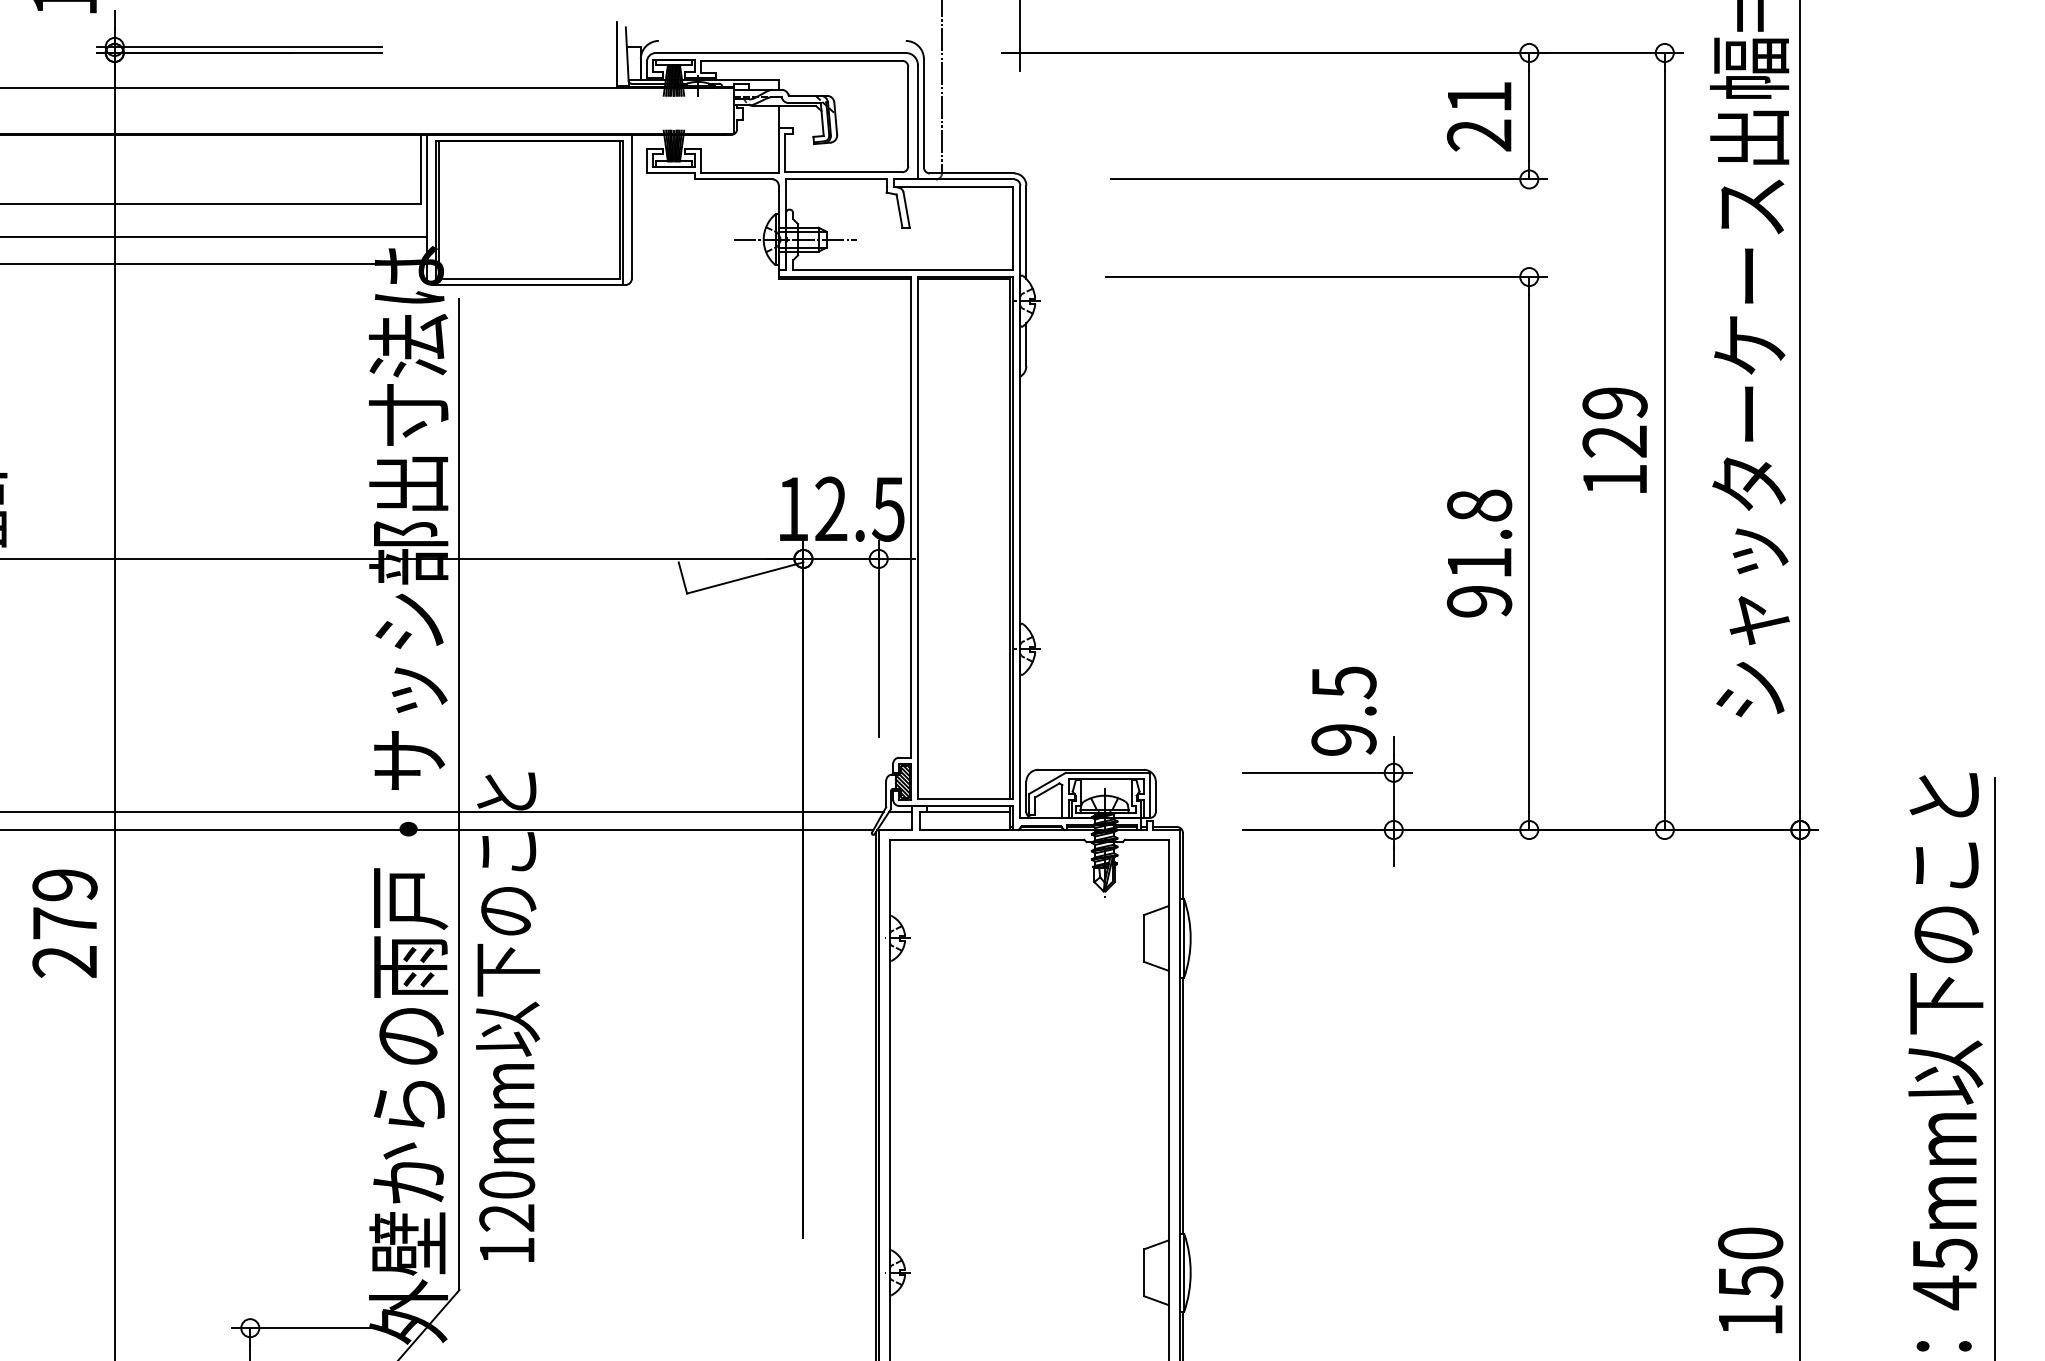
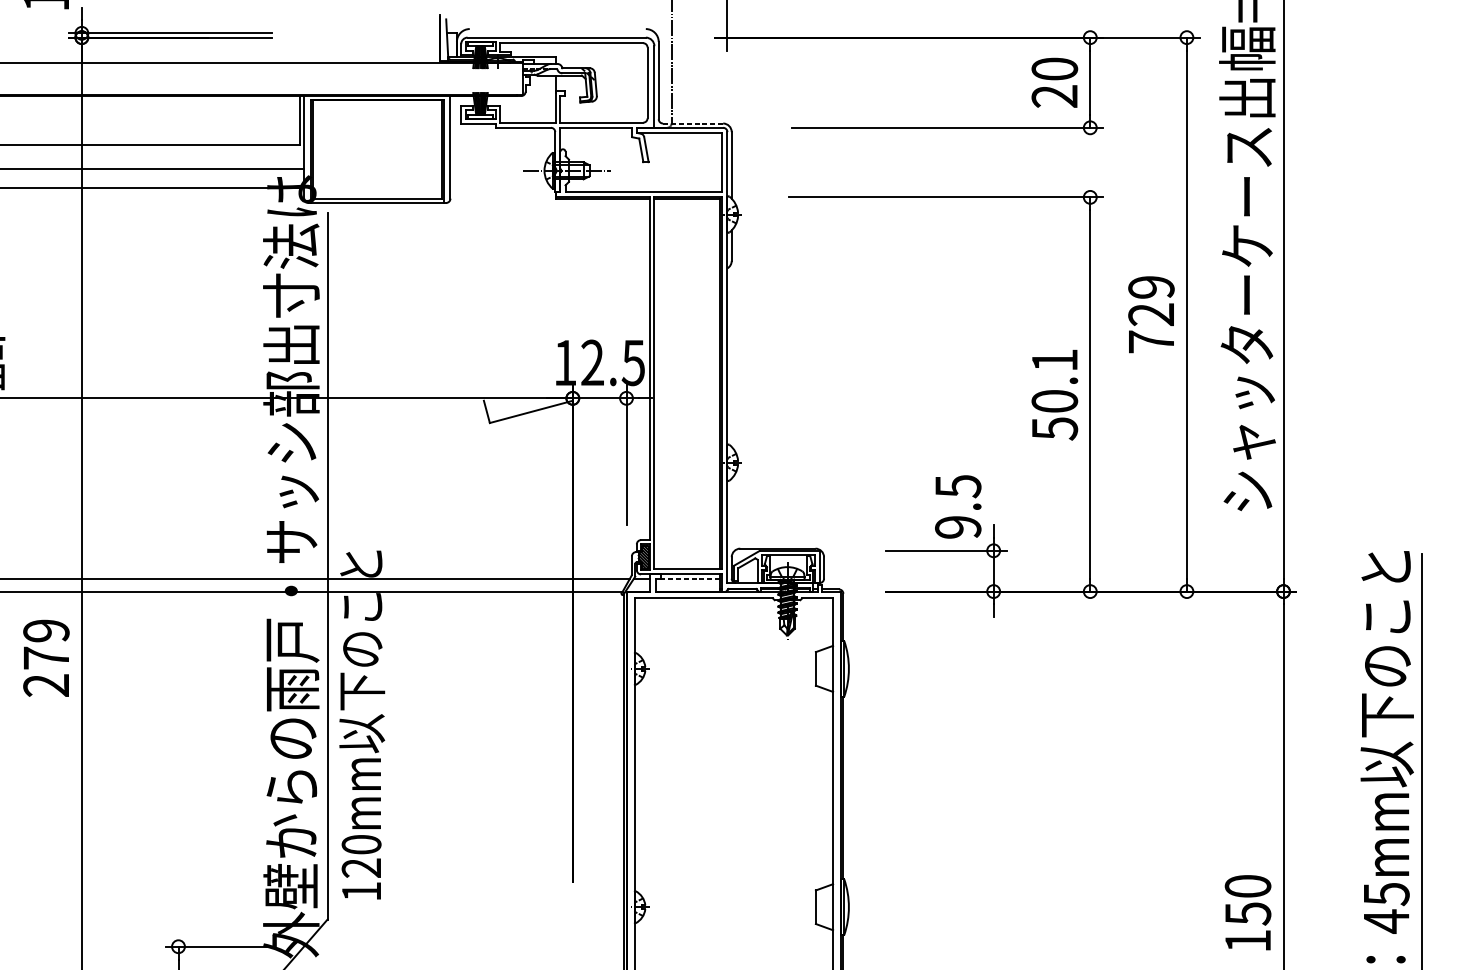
text: (1479, 96) -> (1054, 68), 21 -> 20
line: (971, 173) -> (692, 123), solid -> dashed
text: (1614, 479) -> (1151, 341), 129 -> 729
text: (1479, 553) -> (1054, 394), 91.8 -> 50.1
line: (965, 811) -> (688, 578), solid -> dashed

